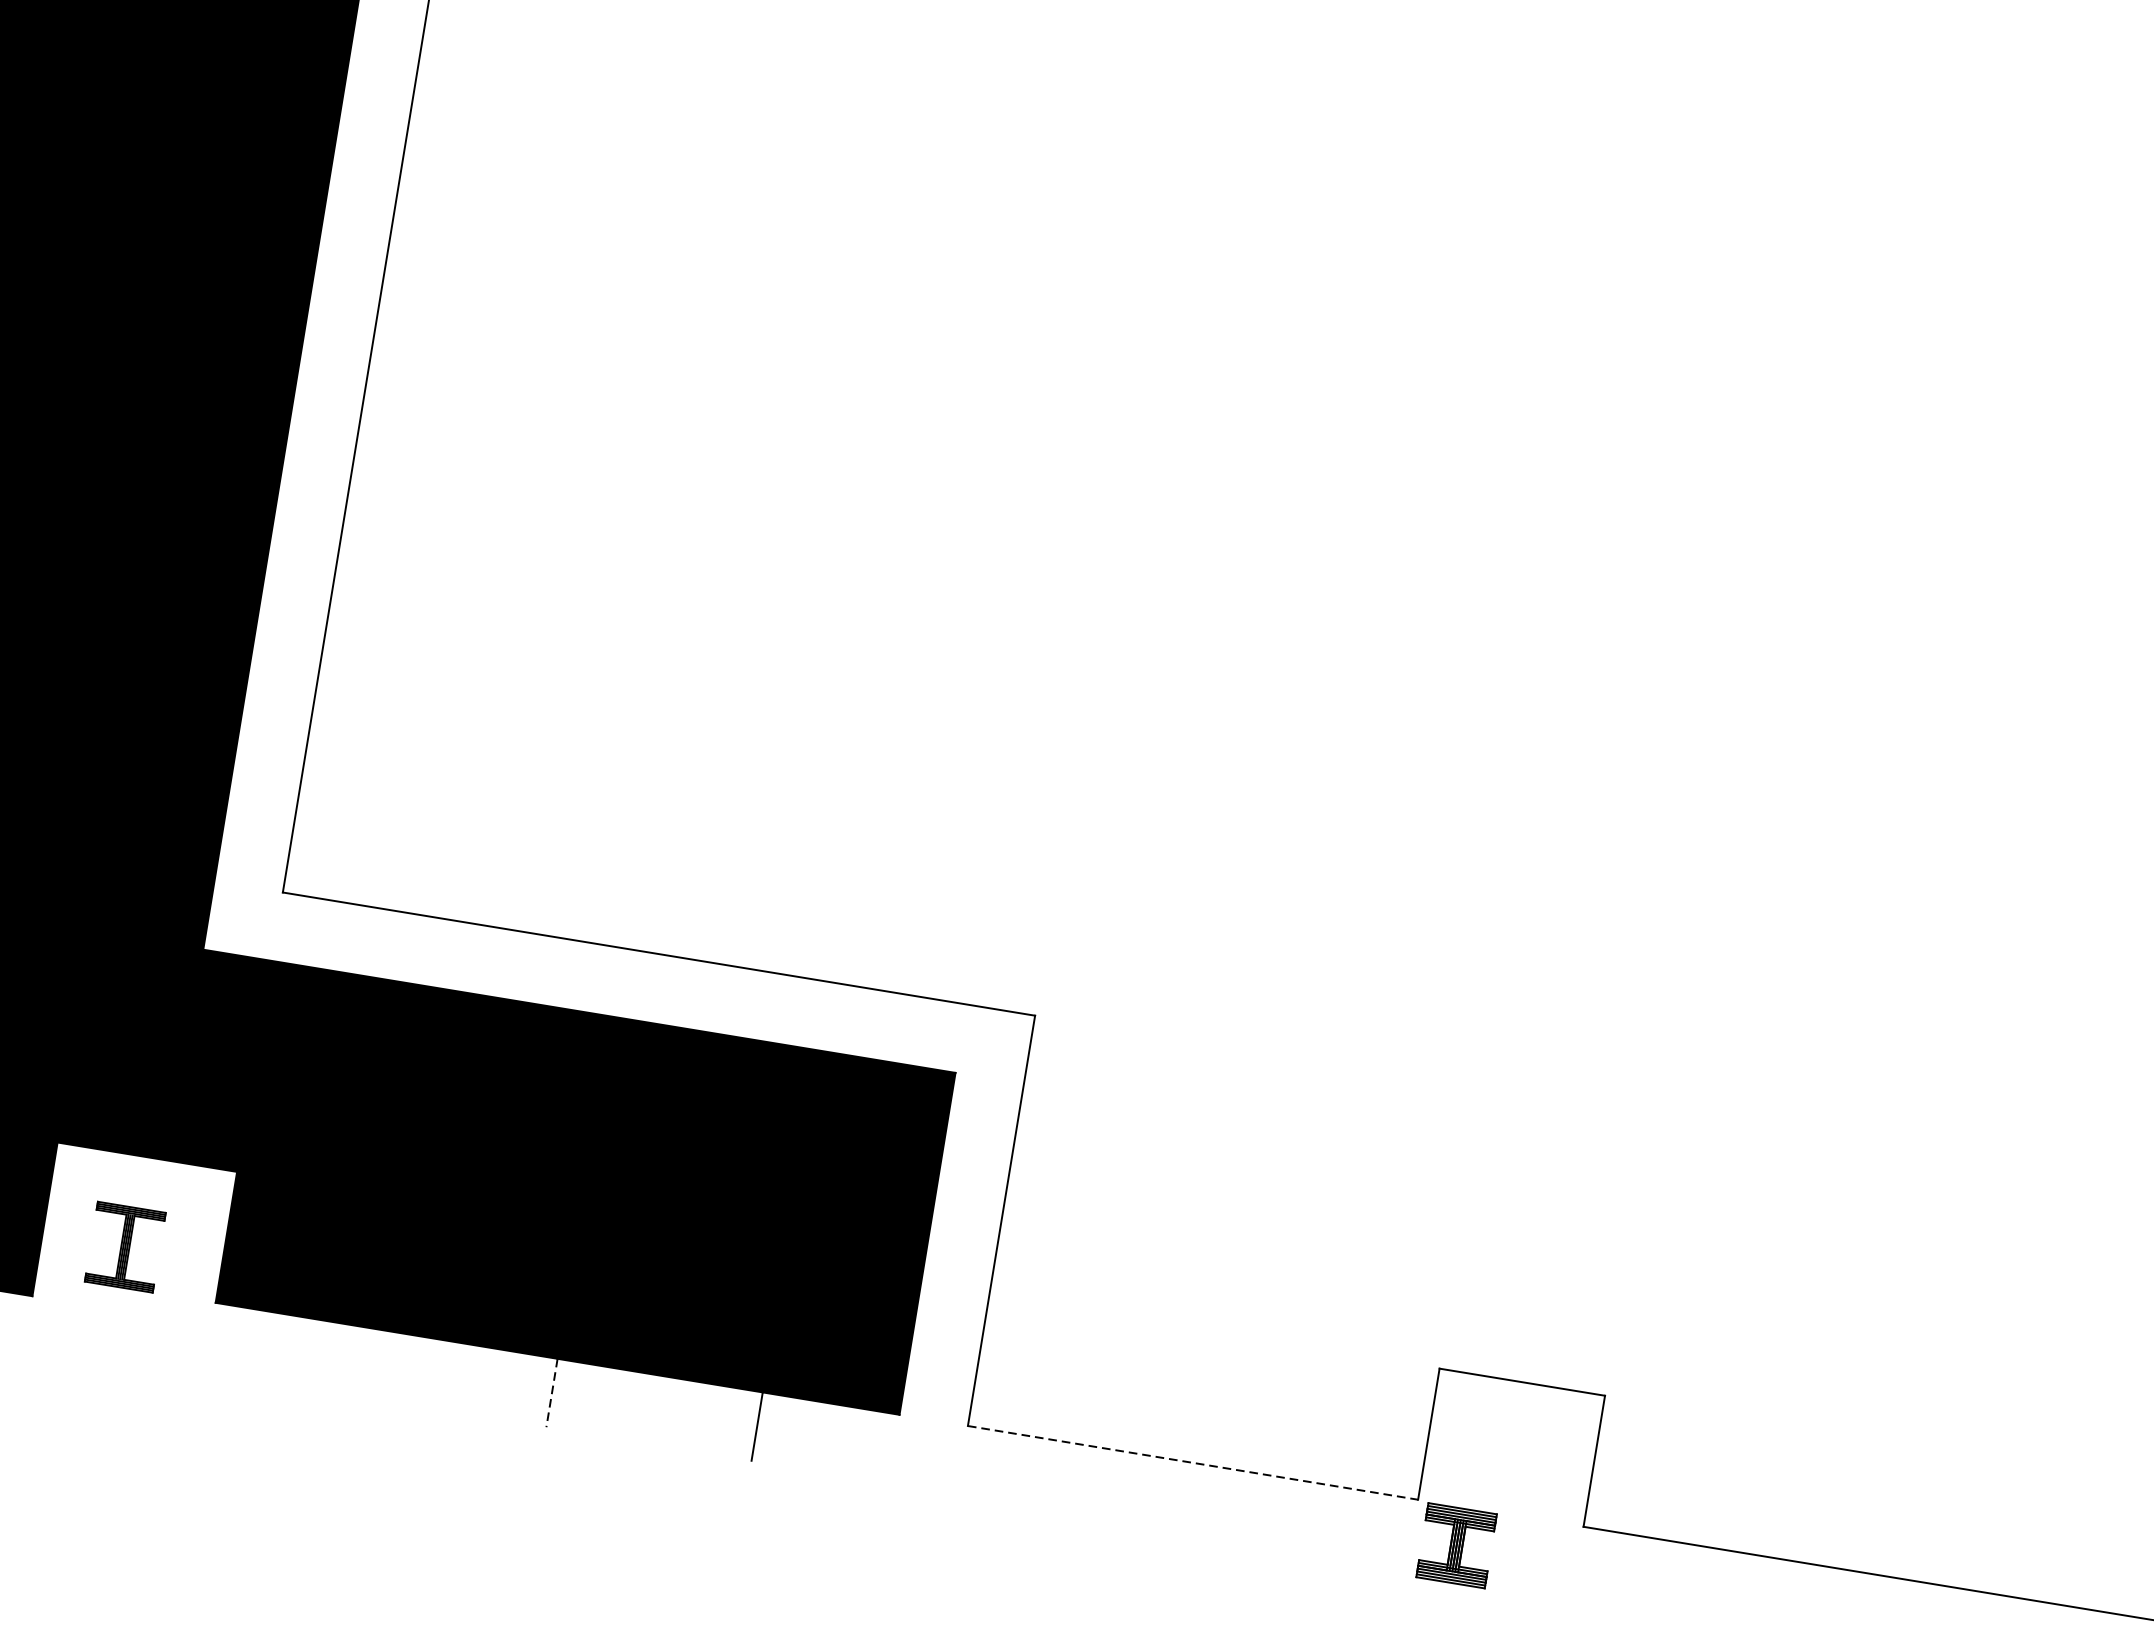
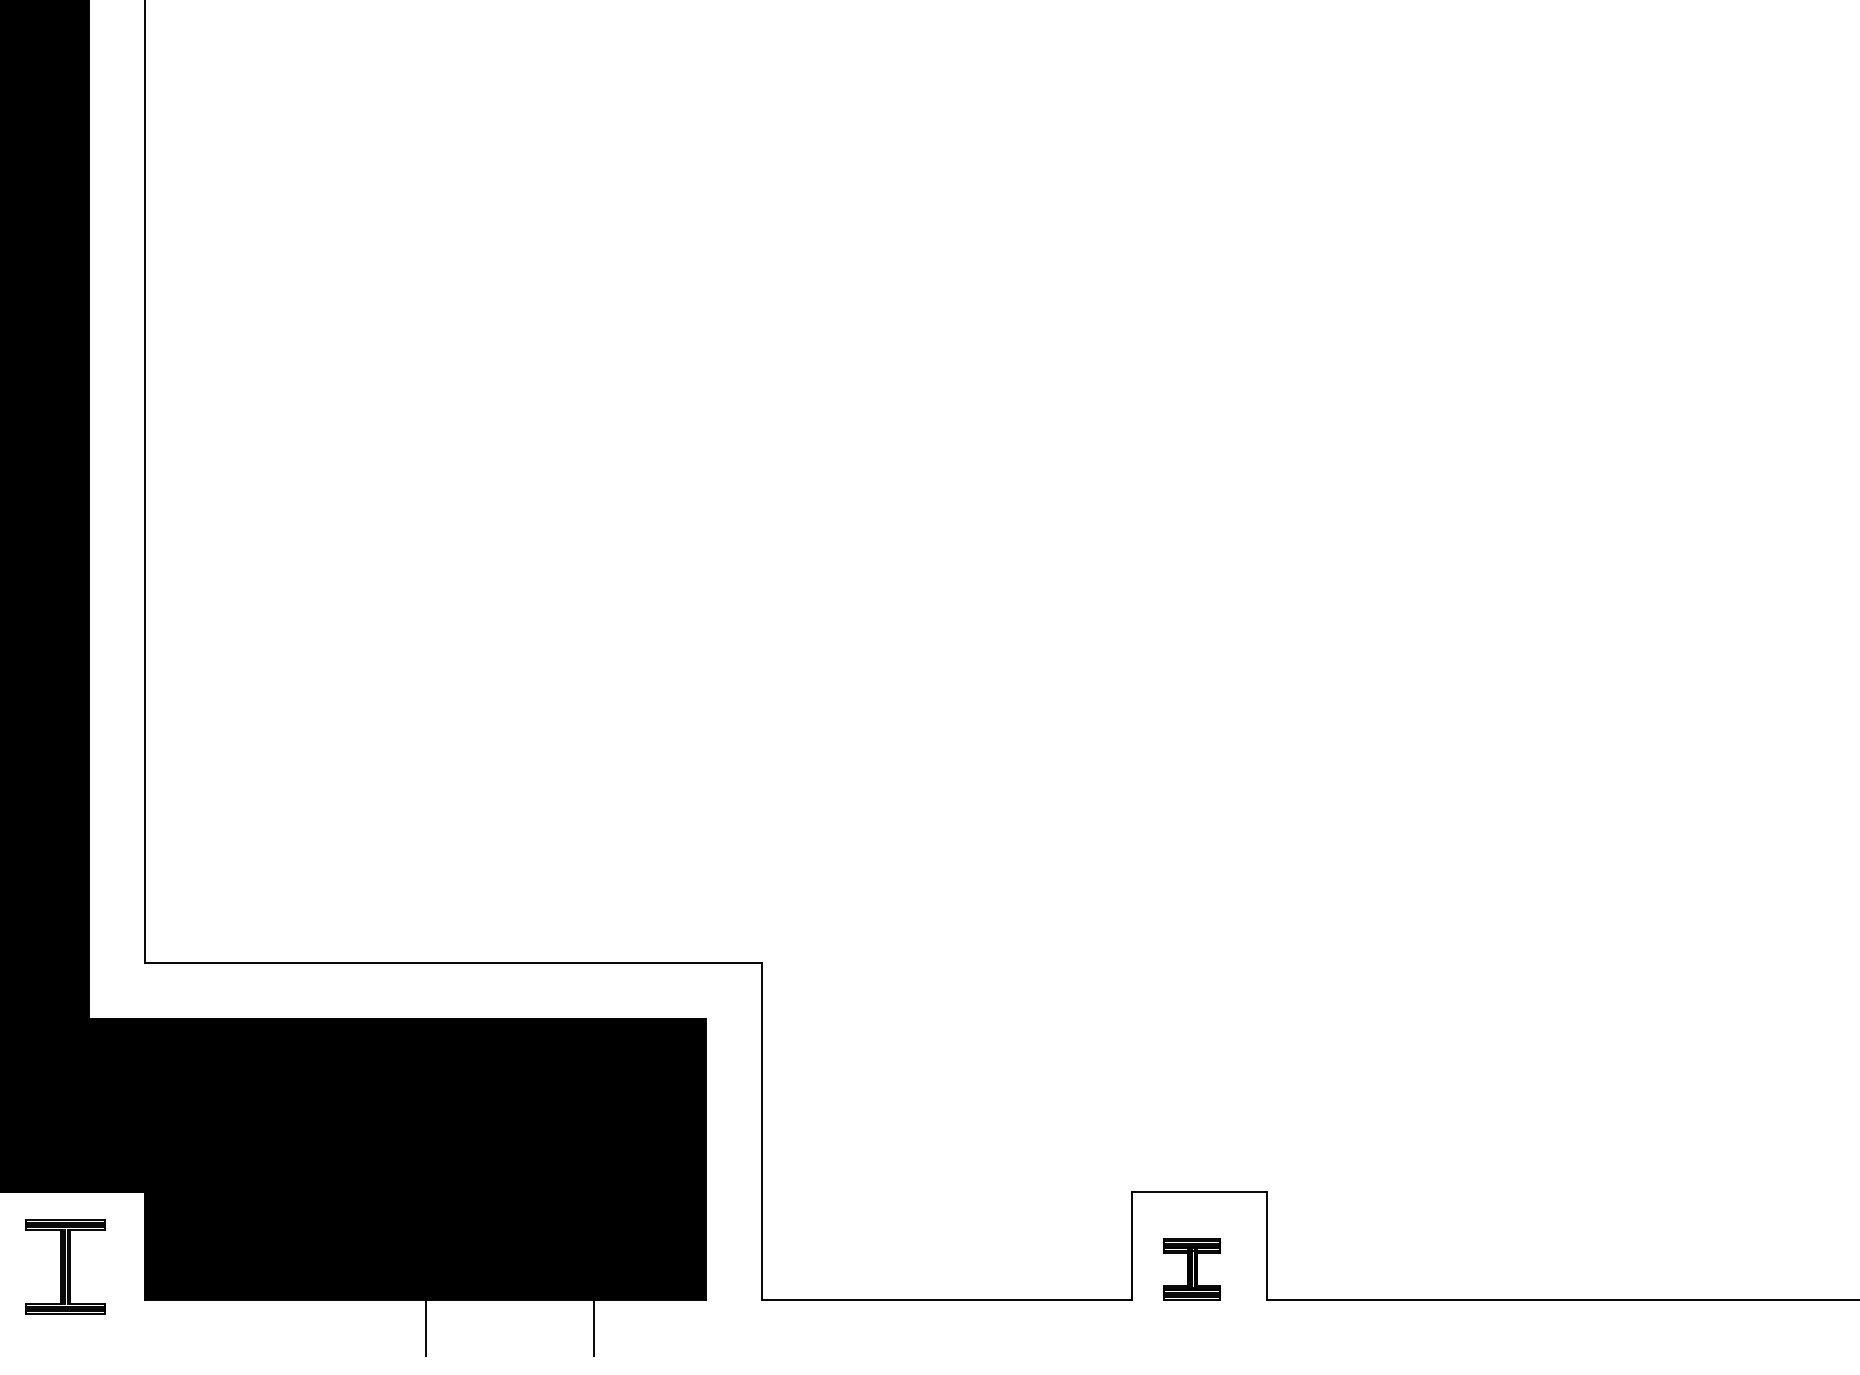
part: (125, 1246) -> (65, 1266), size x1.43
line: (551, 1394) -> (425, 1328), dashed -> solid
line: (1192, 1462) -> (946, 1299), dashed -> solid
part: (1455, 1545) -> (1191, 1269), moved

